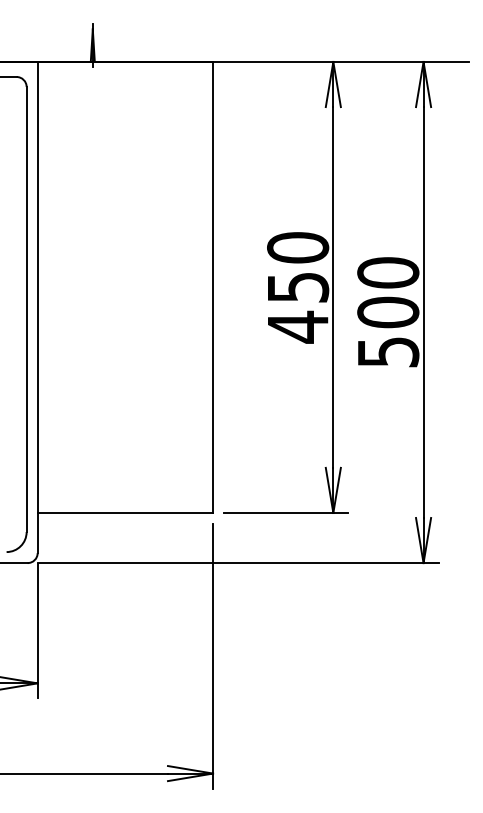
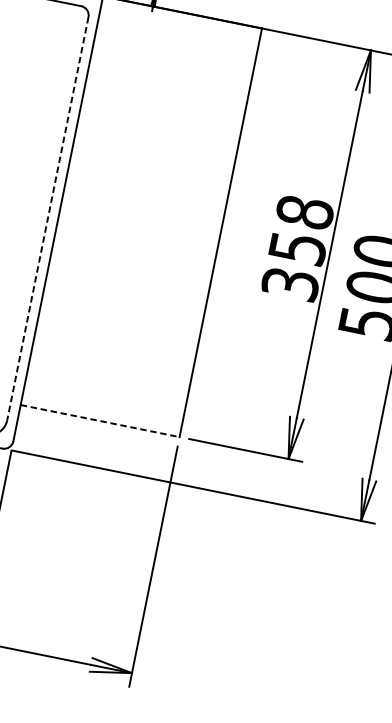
text: (298, 287) -> (298, 248), 450 -> 358
line: (26, 309) -> (47, 218), solid -> dashed
line: (125, 512) -> (100, 420), solid -> dashed

